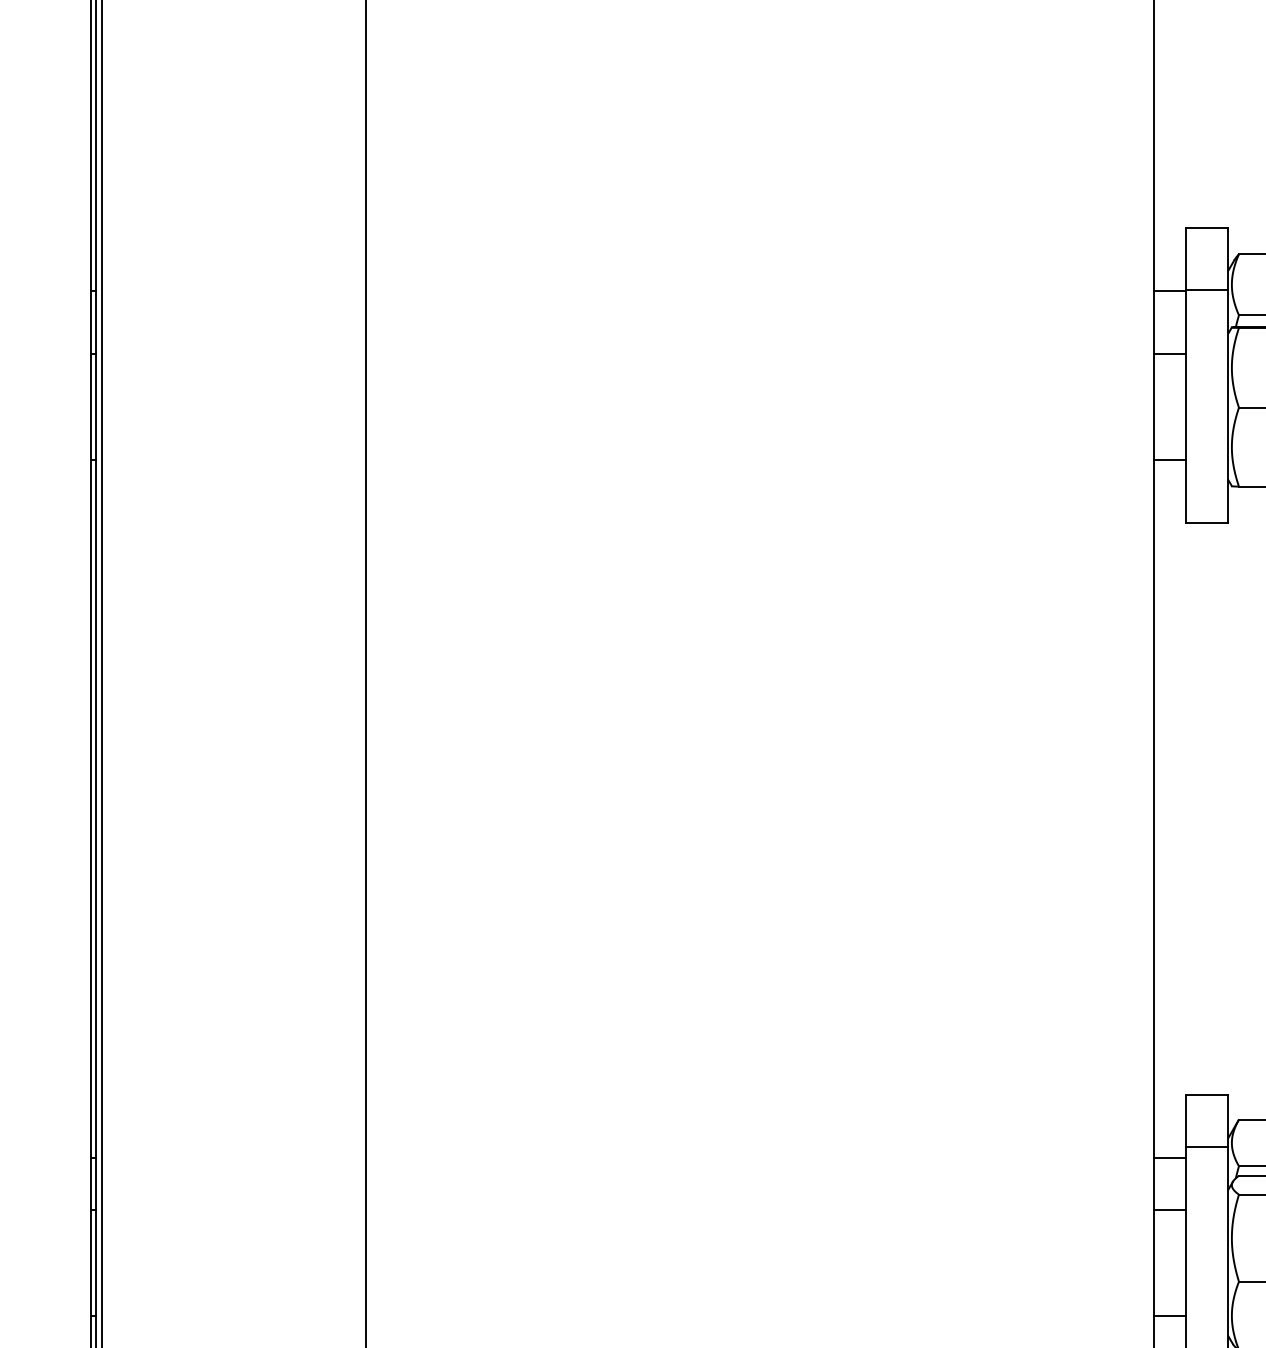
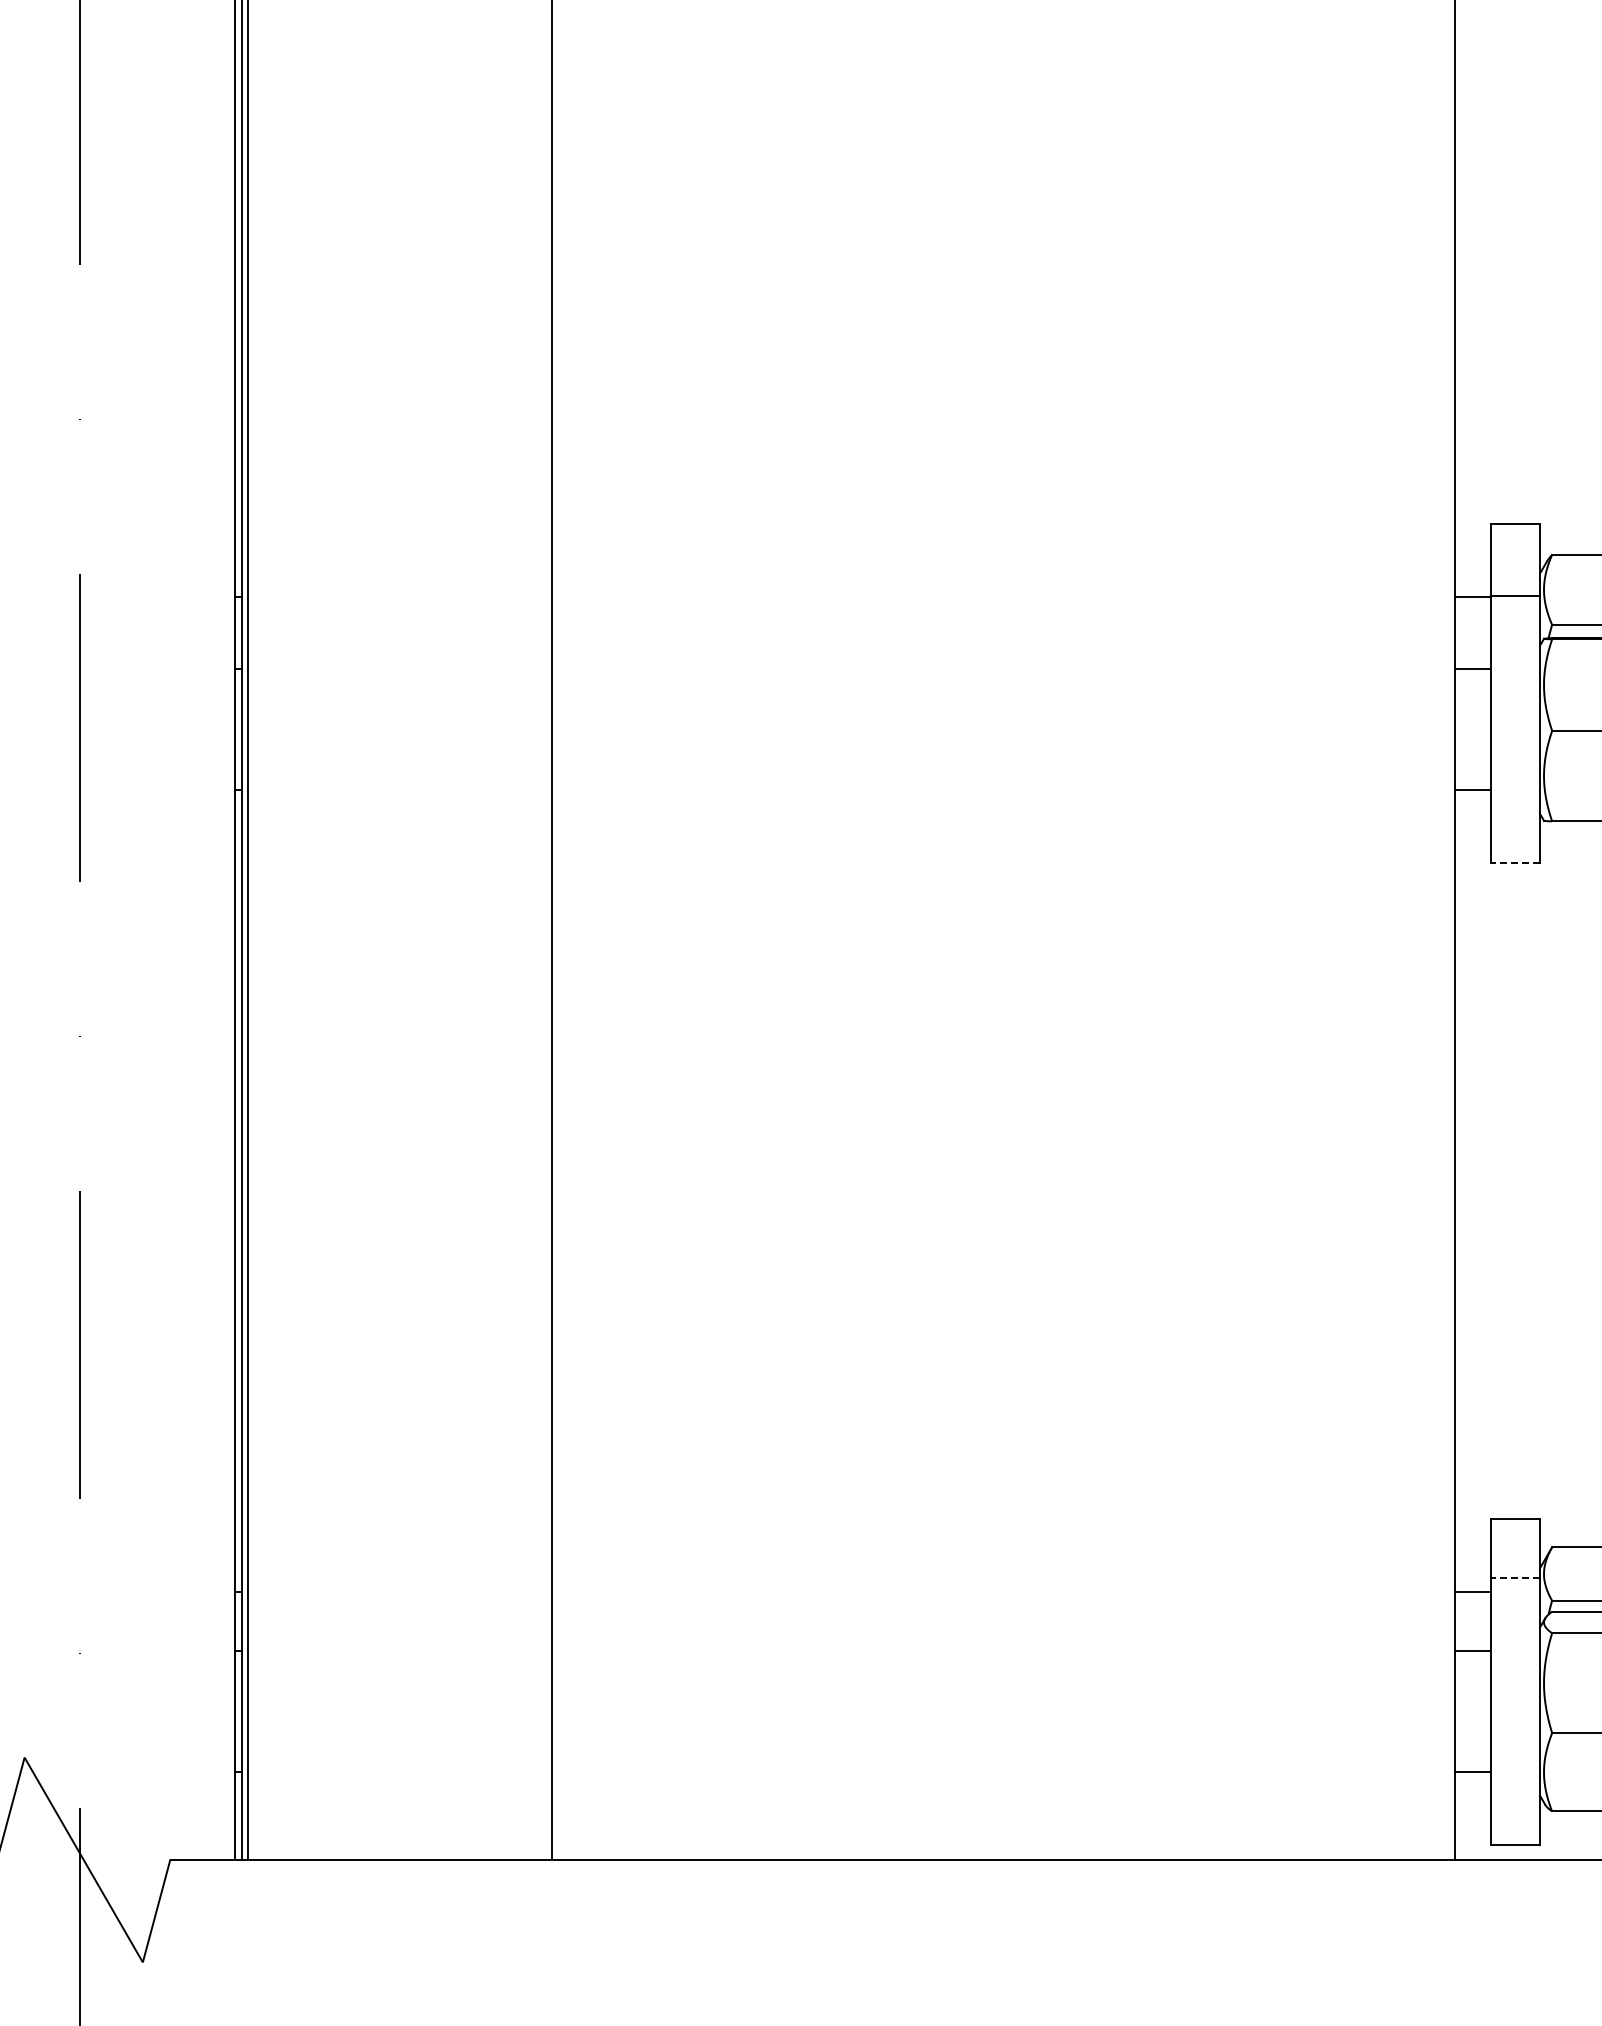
line: (1207, 523) -> (1515, 863), solid -> dashed
line: (1207, 1146) -> (1515, 1578), solid -> dashed

